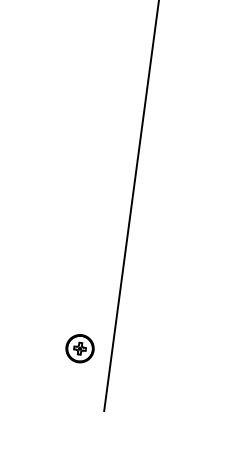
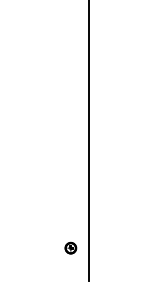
part: (79, 347) -> (70, 247), size x0.7

